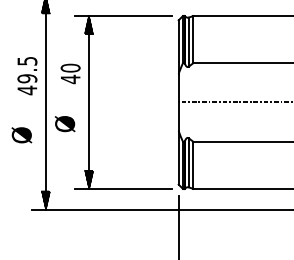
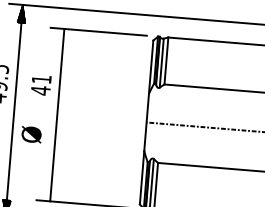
hatch: (89, 25) -> (64, 38), removed
text: (70, 67) -> (41, 78), 40 -> 41
hatch: (89, 179) -> (51, 191), removed

